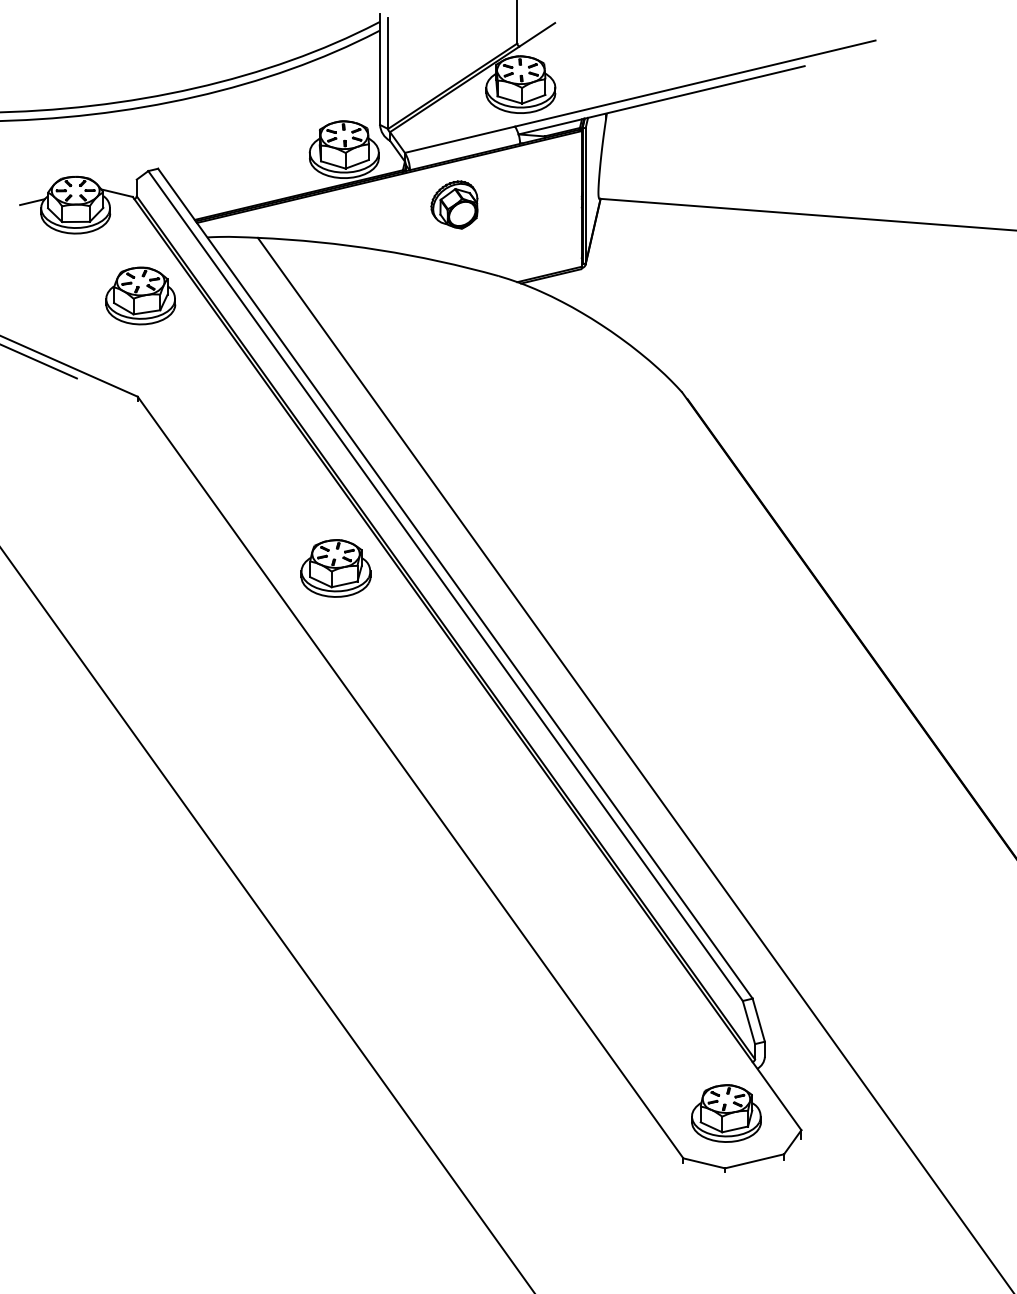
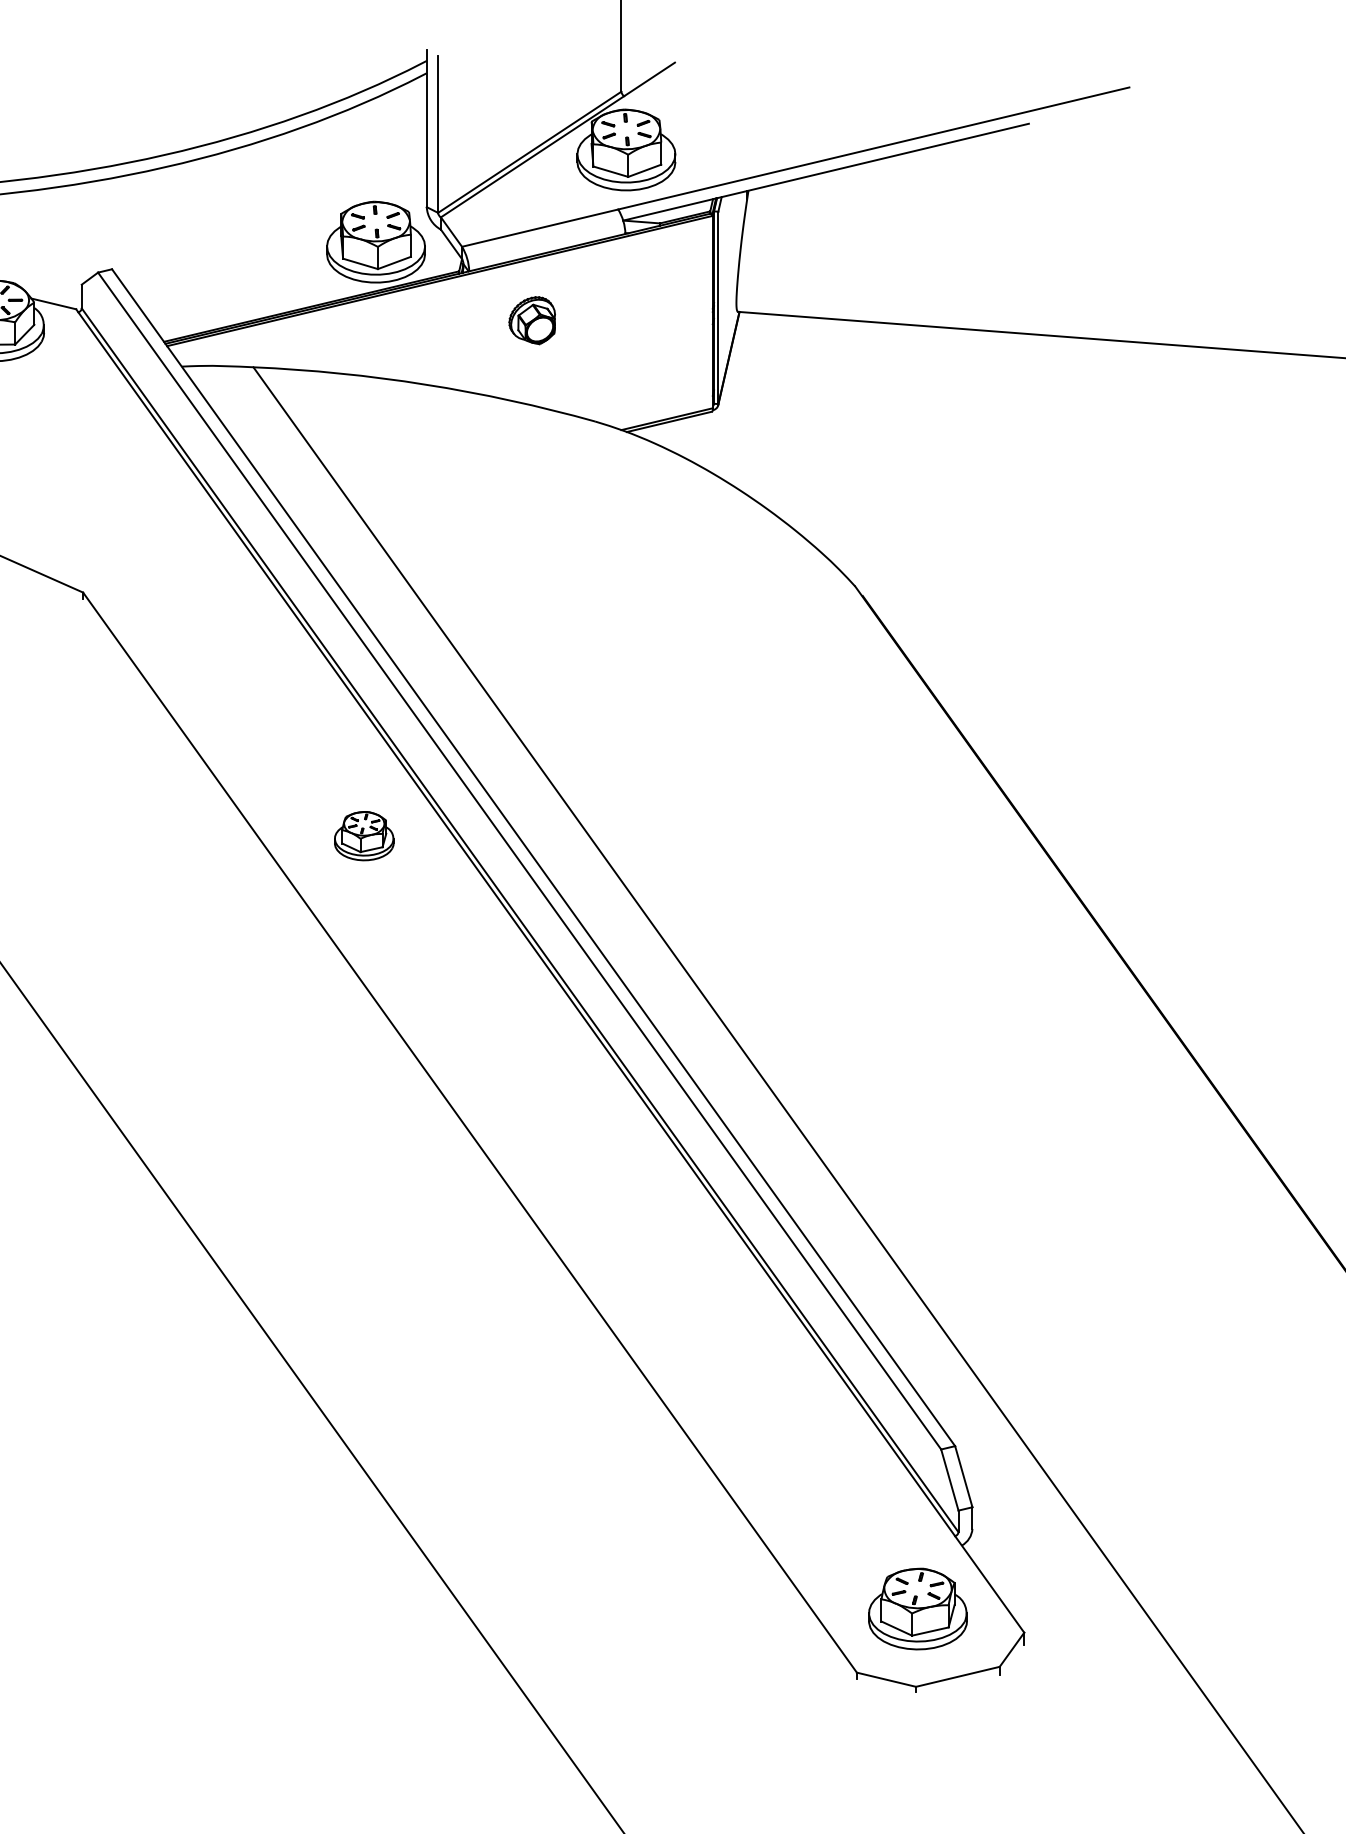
part: (454, 204) -> (532, 319), size x0.7
part: (140, 295) -> (87, 449), removed
part: (335, 568) -> (363, 836), size x0.6

